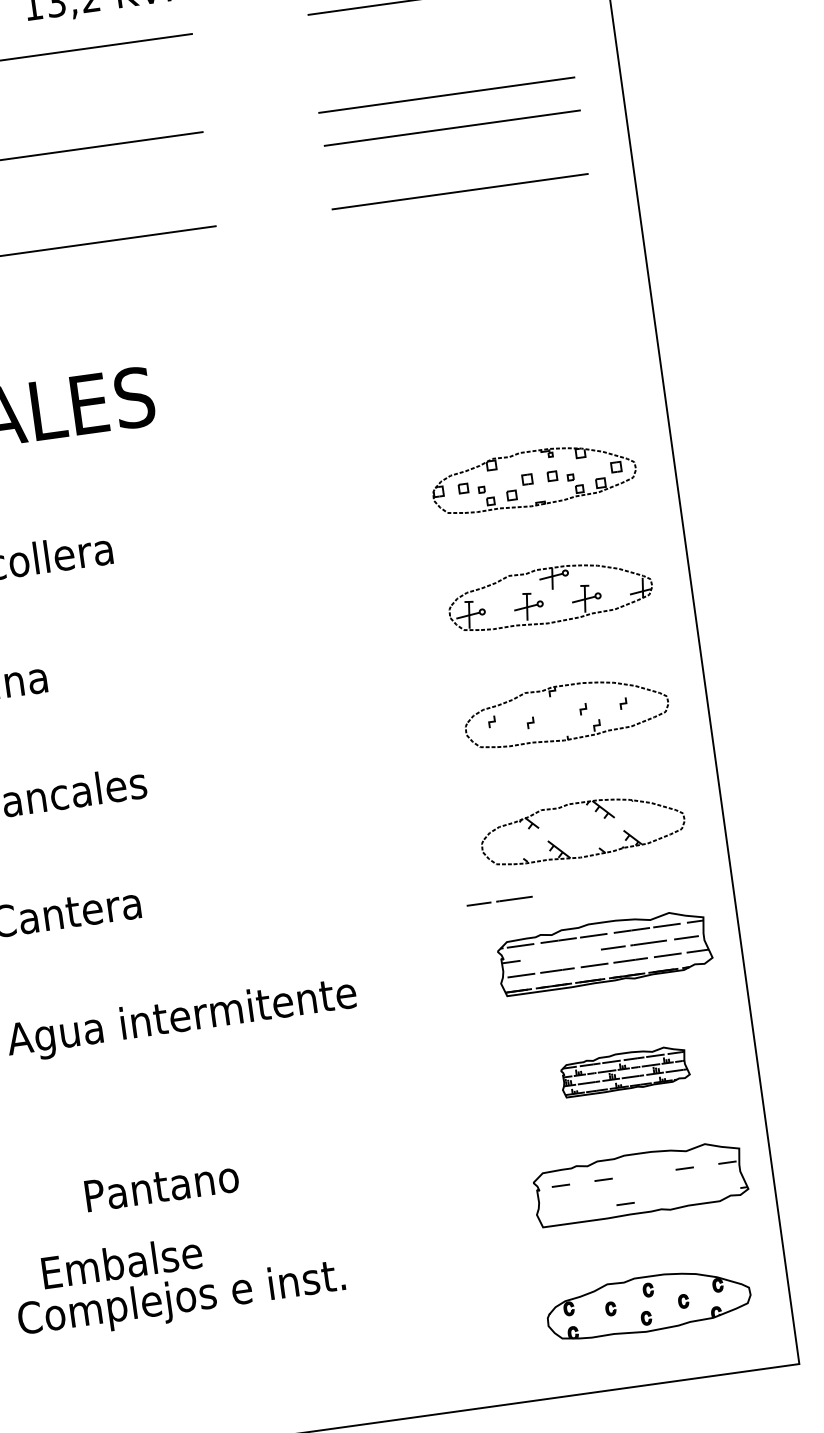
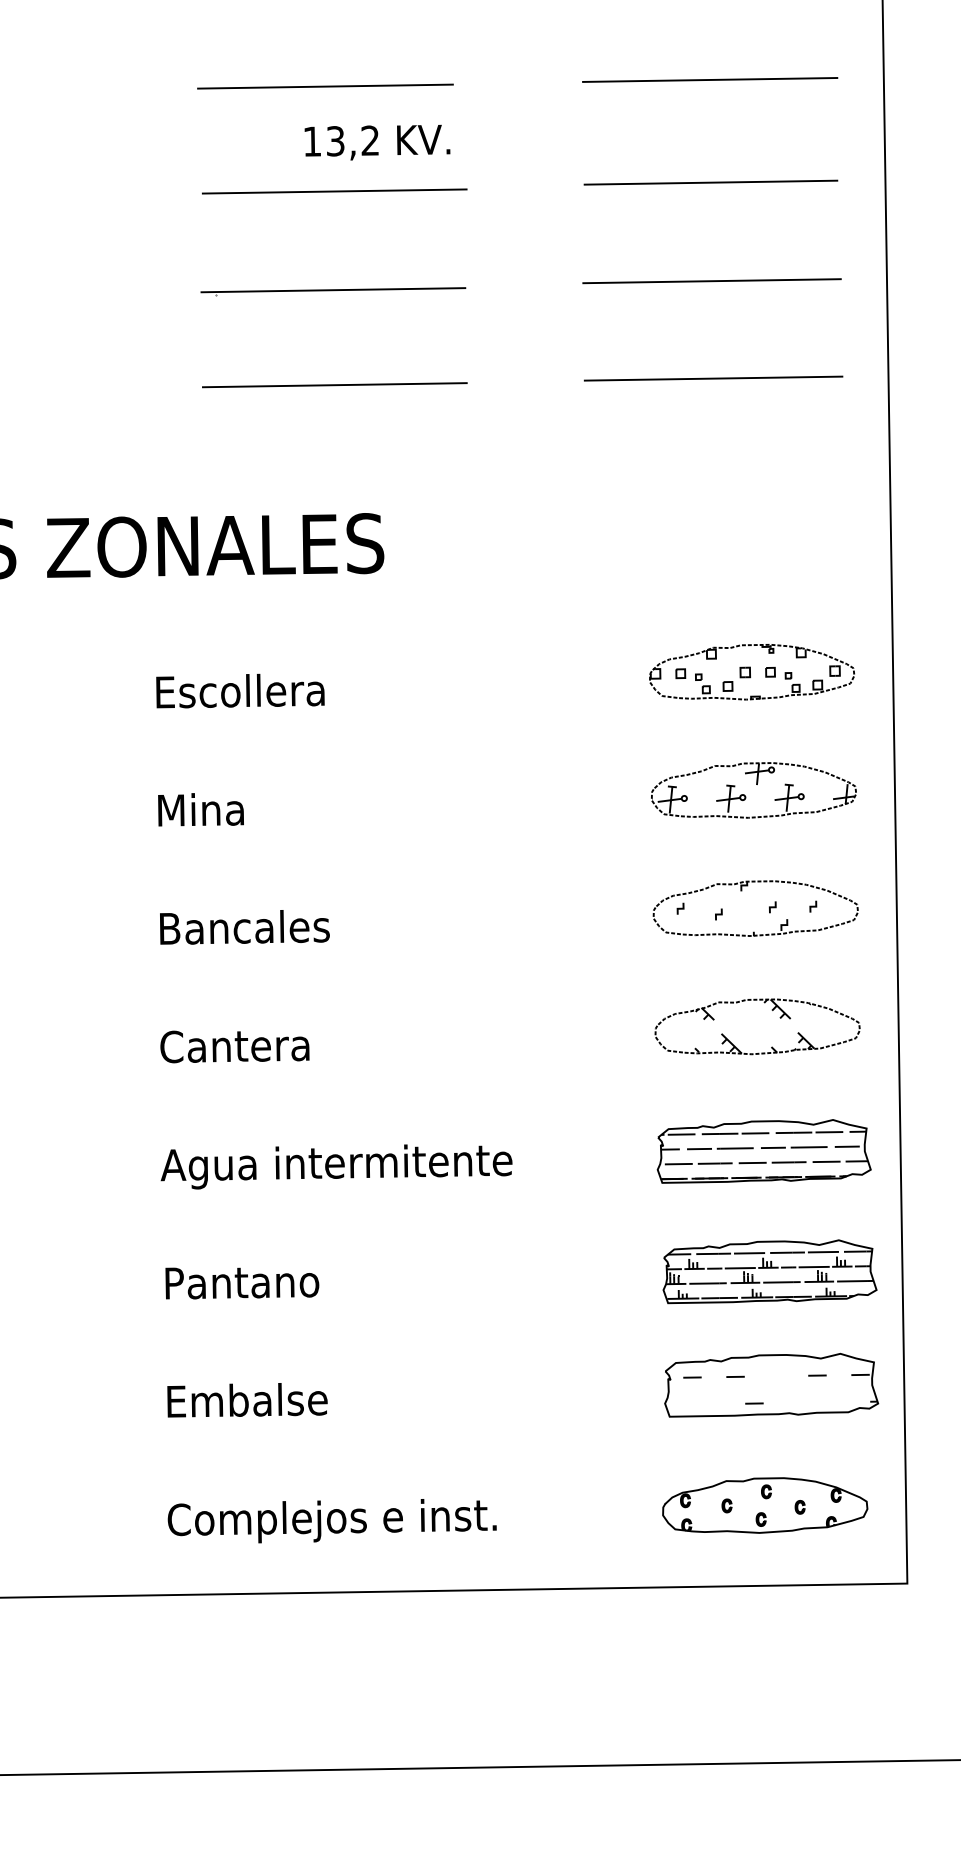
line: (452, 128) -> (713, 314), removed
line: (499, 901) -> (720, 1148), moved
part: (624, 1071) -> (769, 1271), size x1.67
text: (162, 1187) -> (242, 1283), moved
text: (181, 1300) -> (331, 1521), moved

